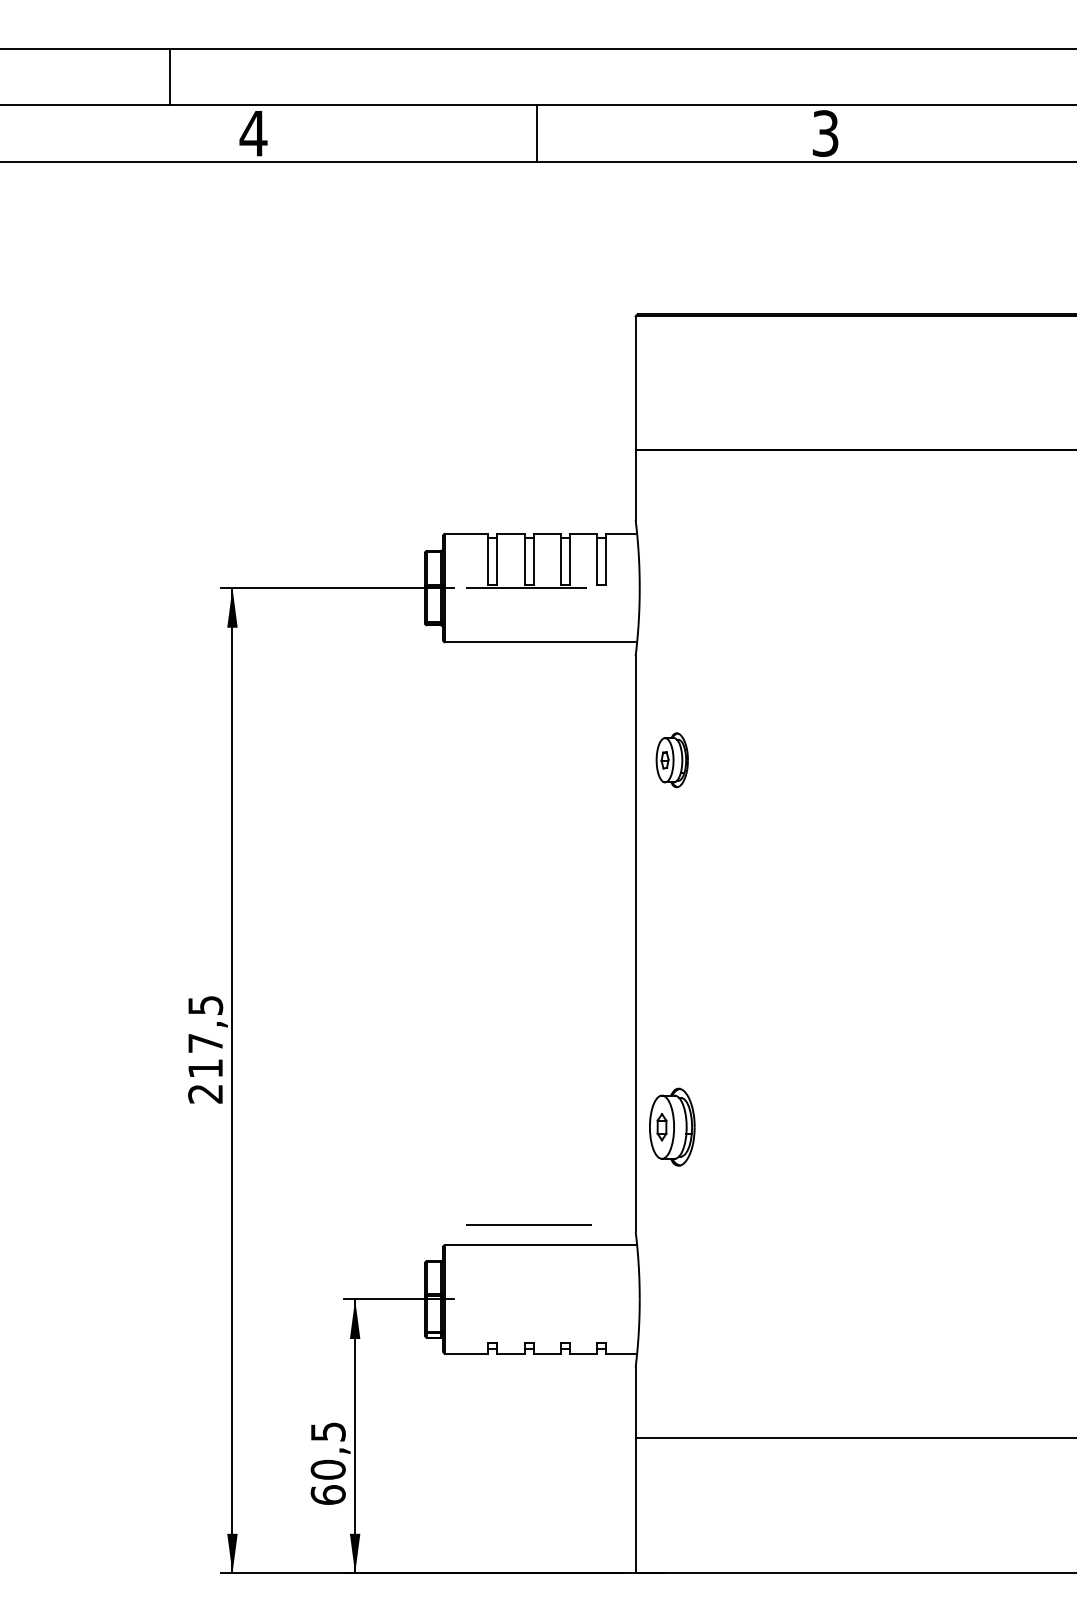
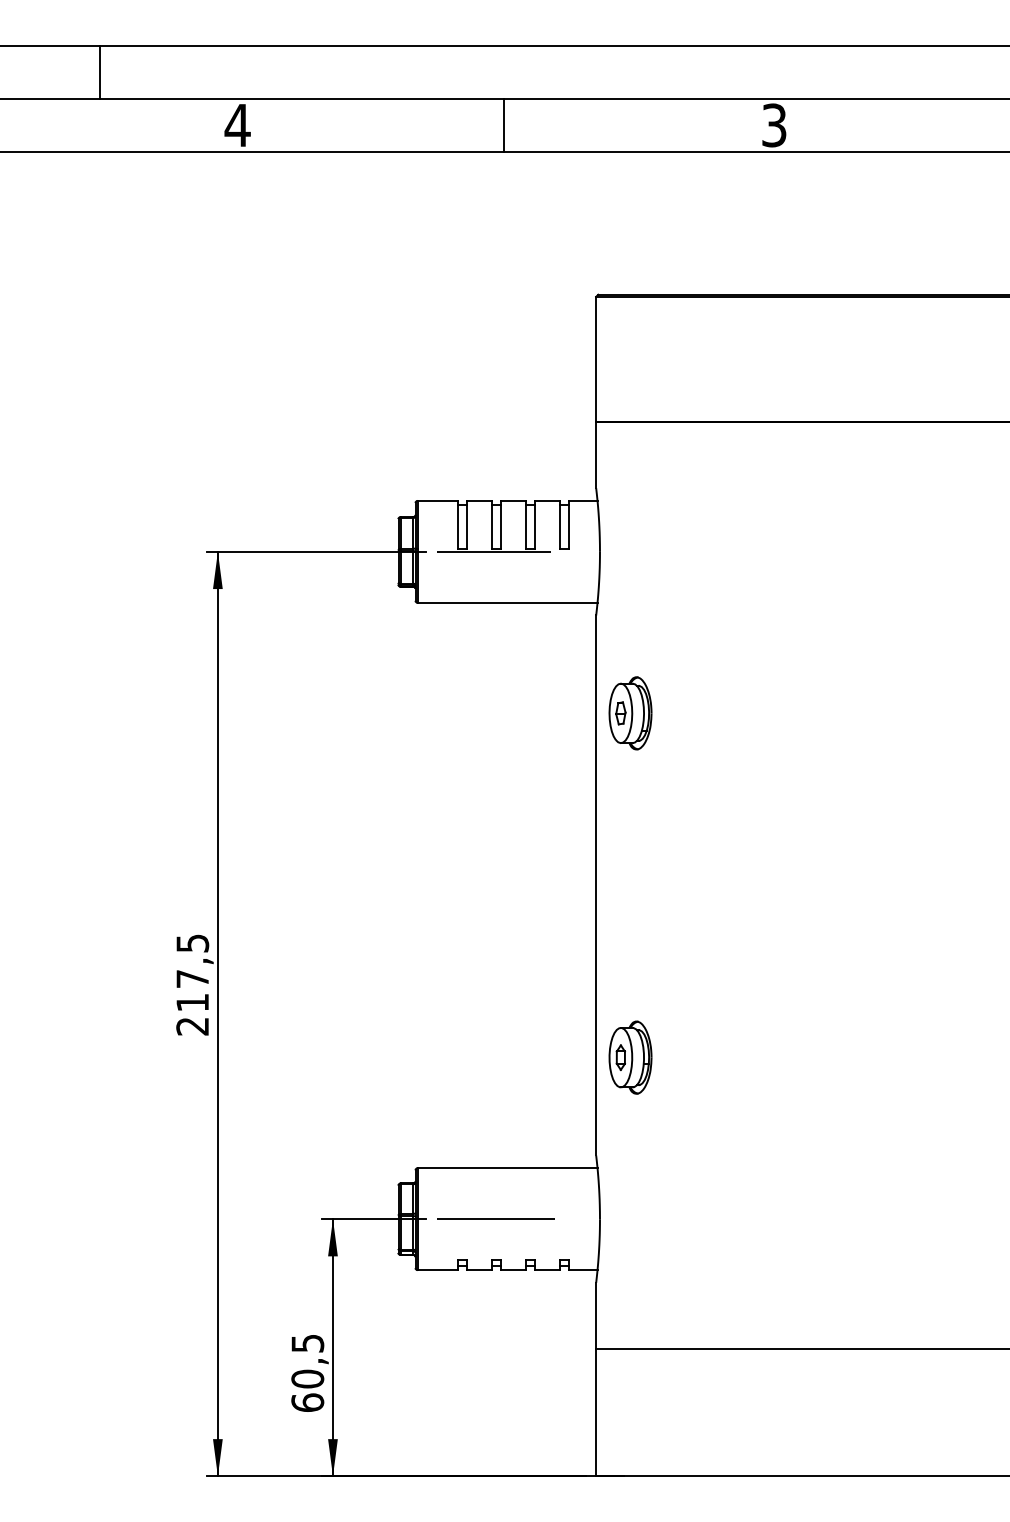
line: (169, 76) -> (99, 71), moved
part: (672, 760) -> (630, 713), size x1.43
line: (528, 1224) -> (495, 1218), moved

